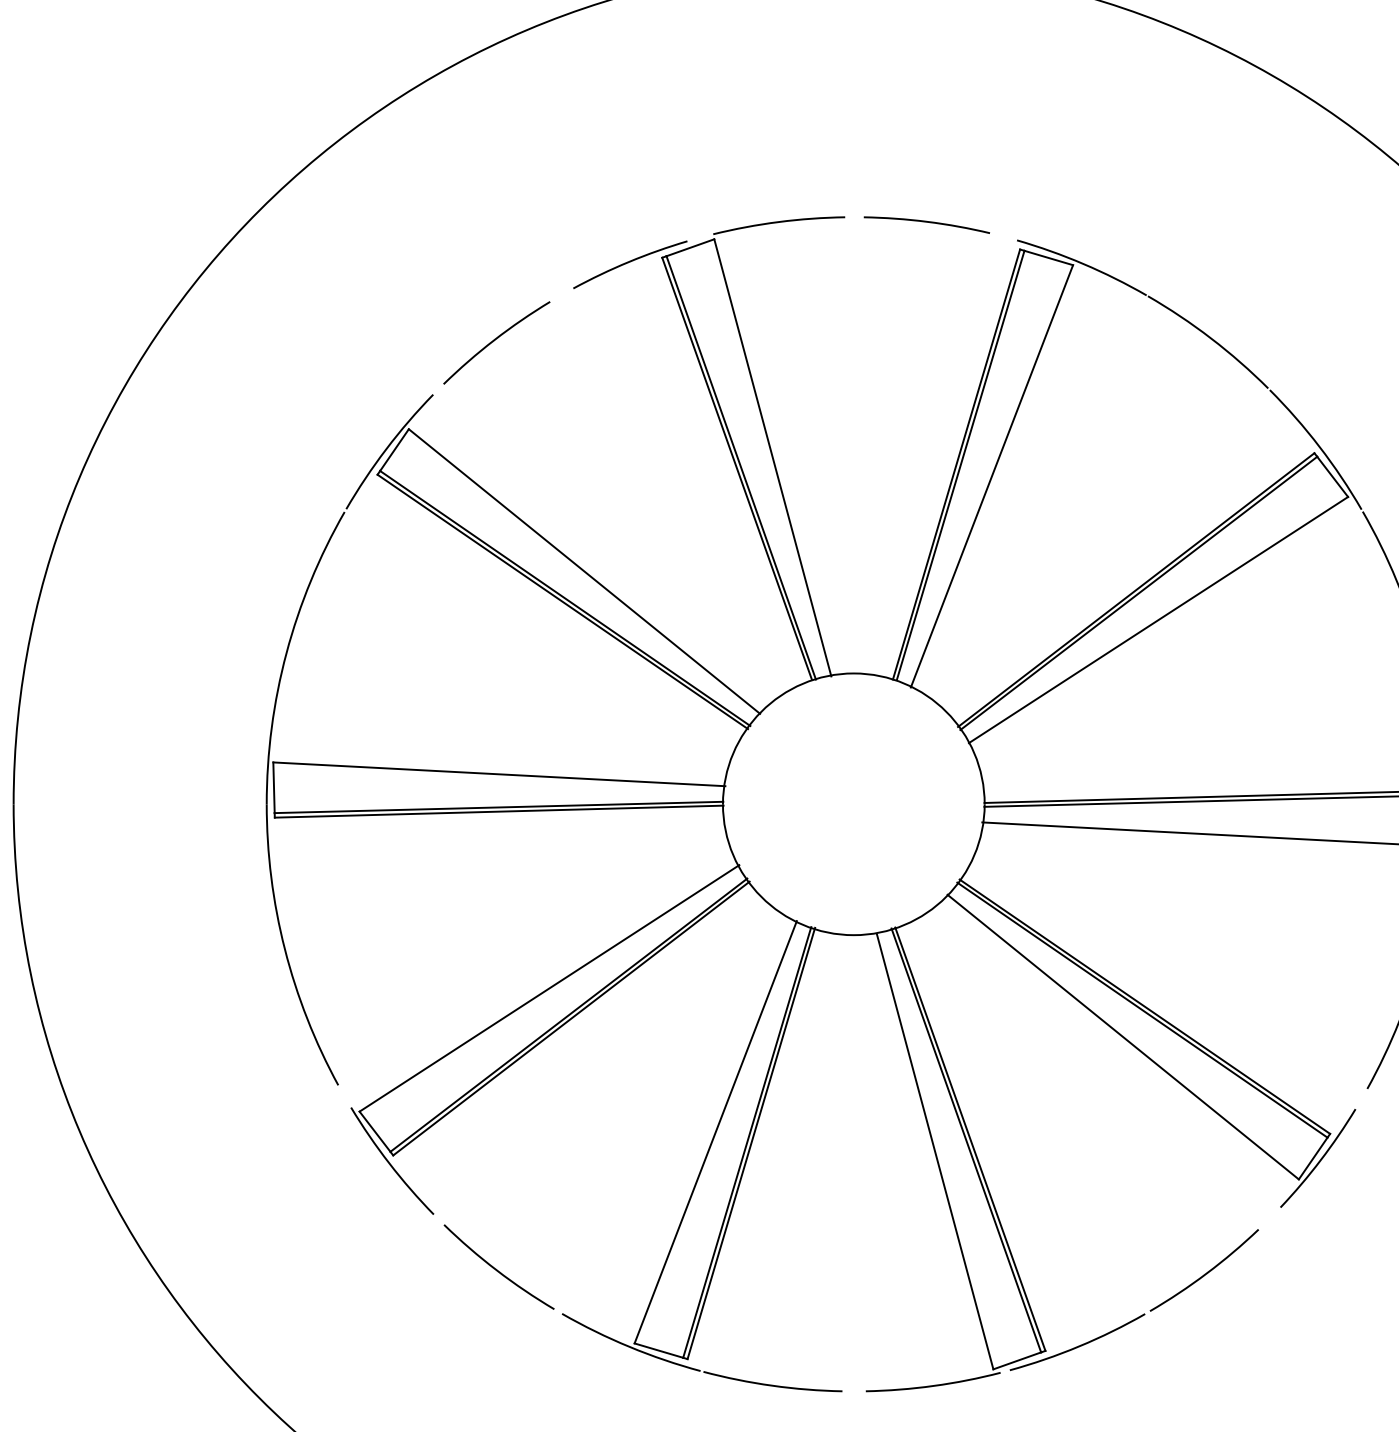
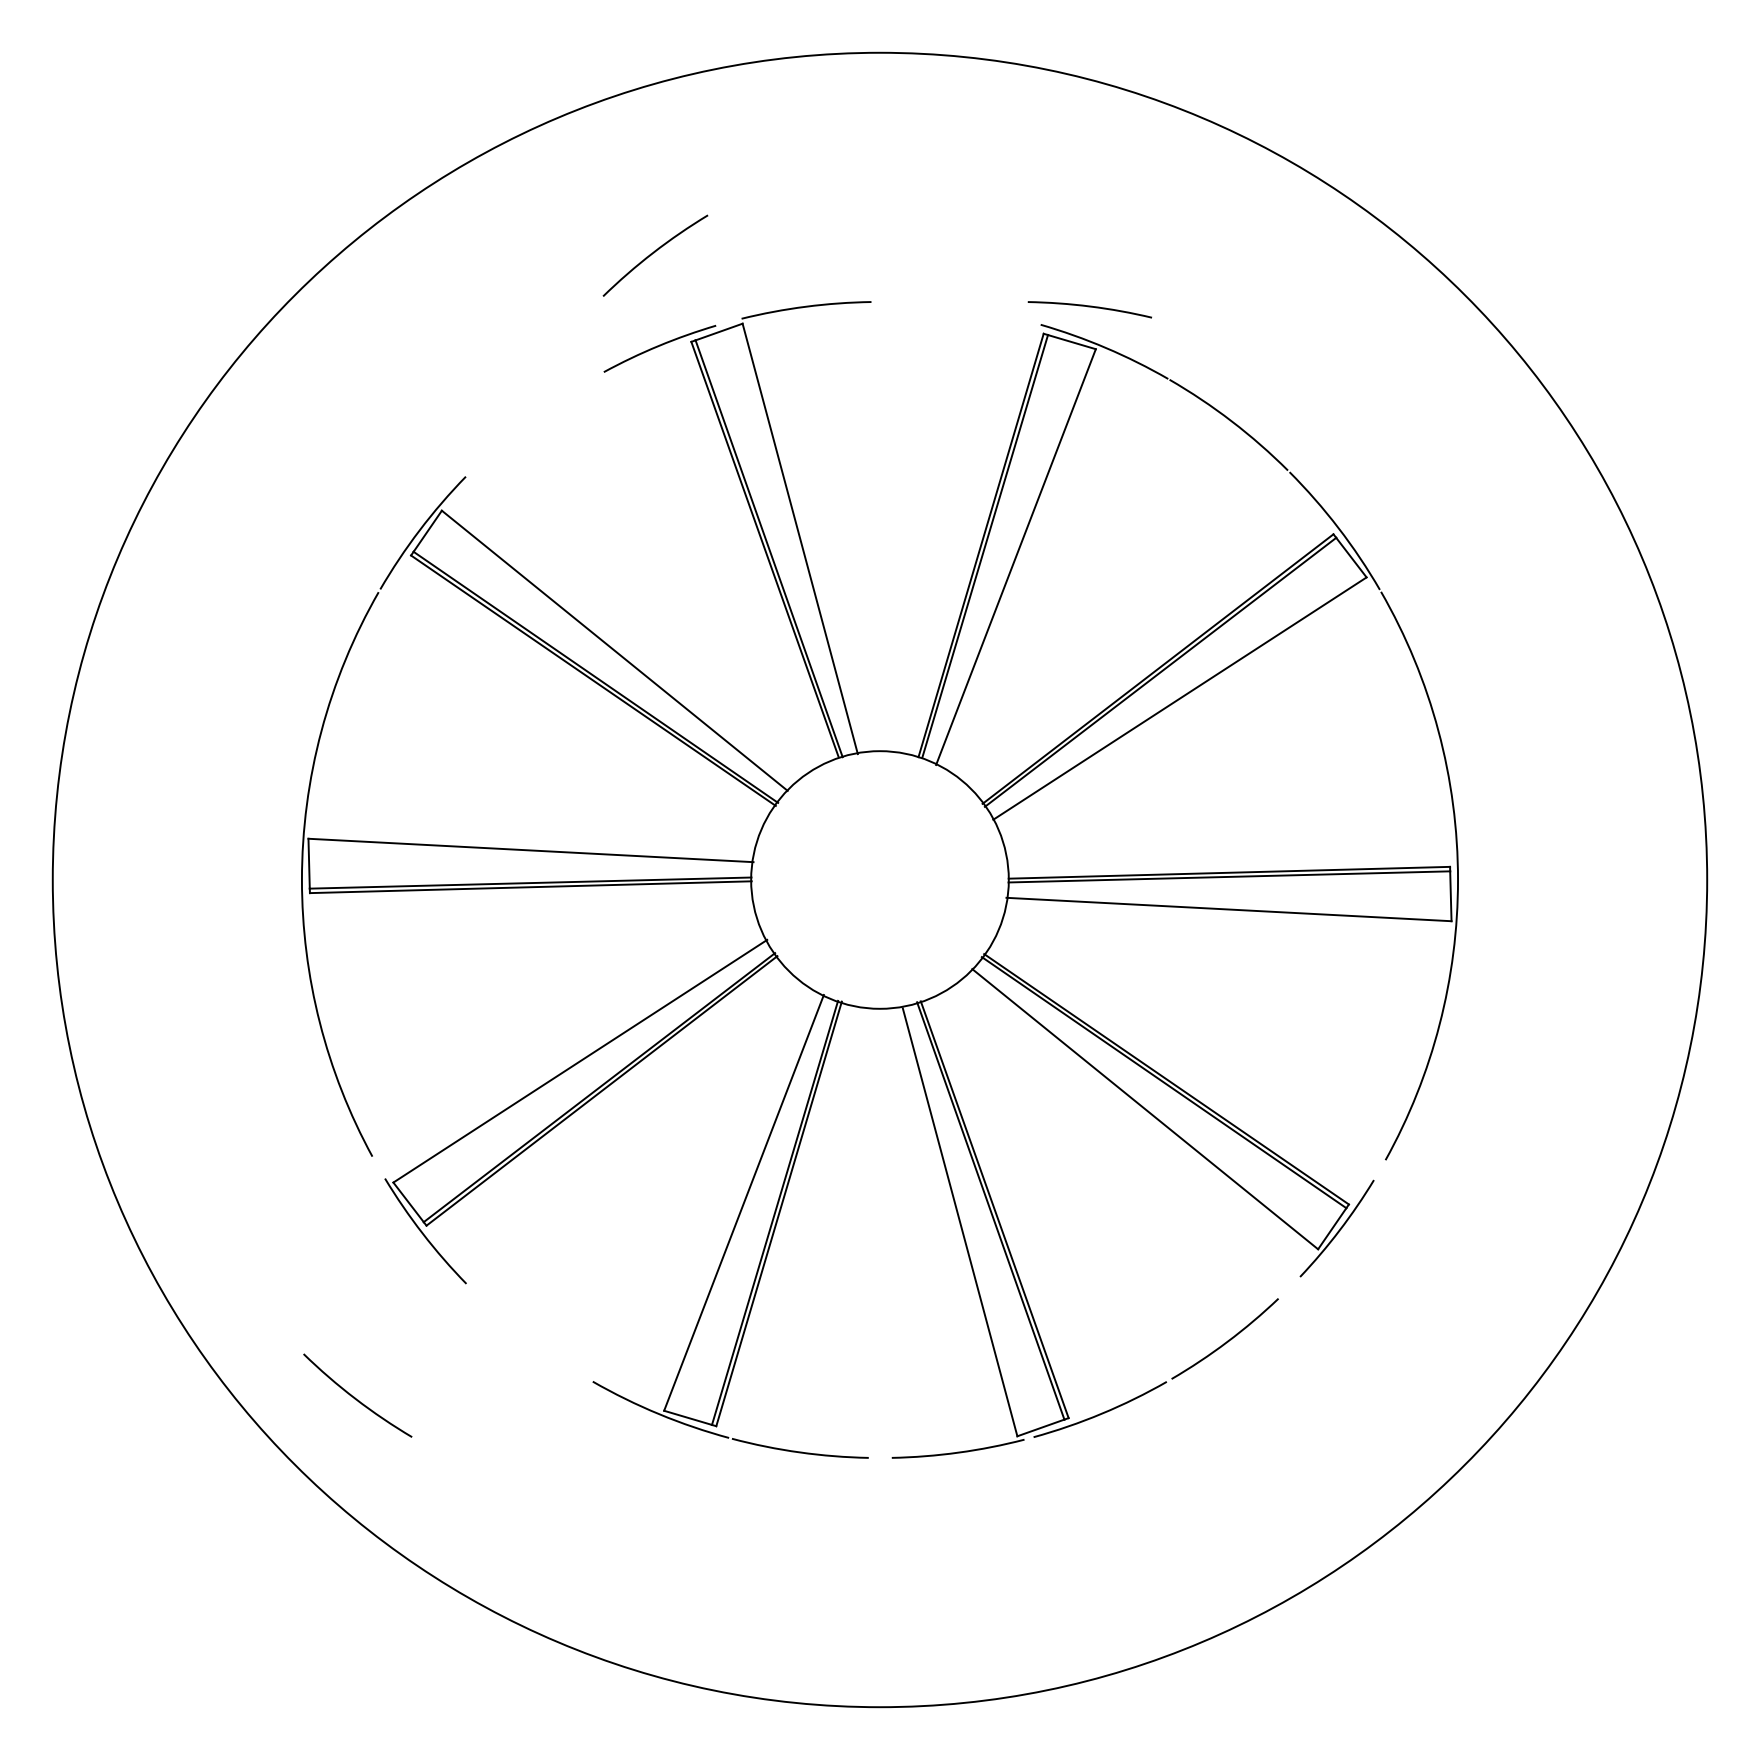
arc: (926, 222) -> (1089, 307), moved
arc: (495, 340) -> (654, 253), moved
arc: (496, 1269) -> (355, 1397), moved

